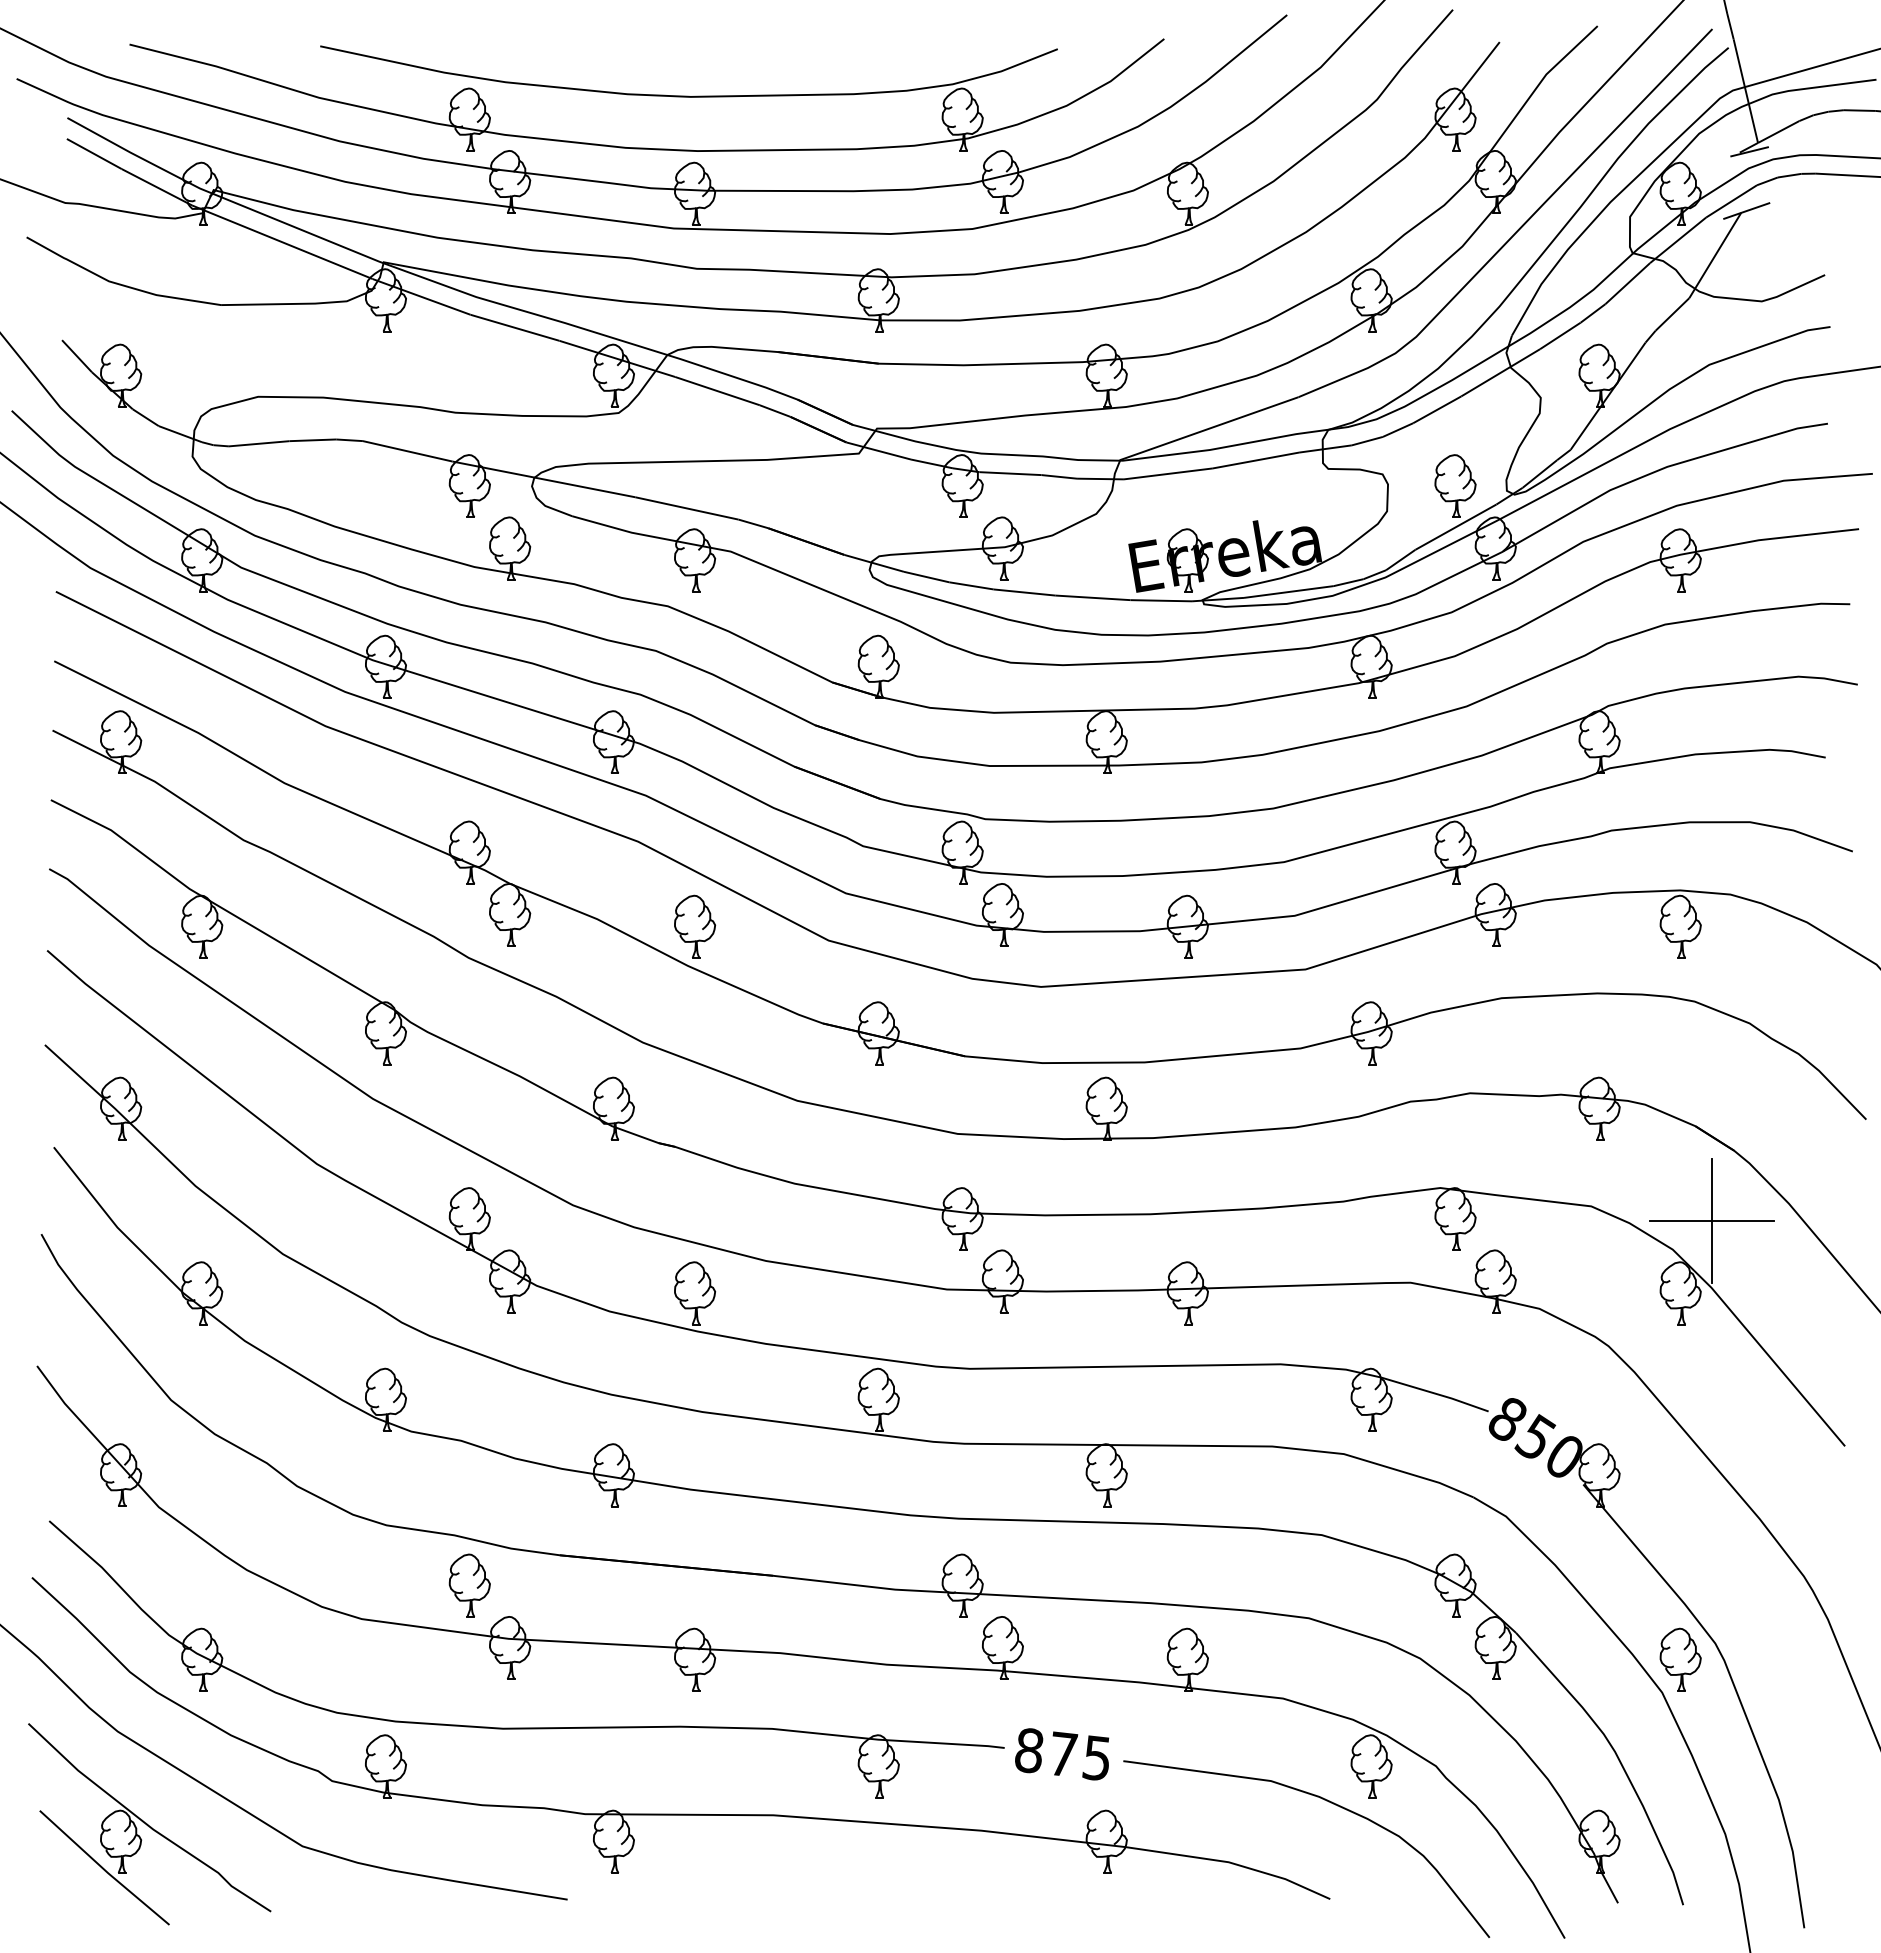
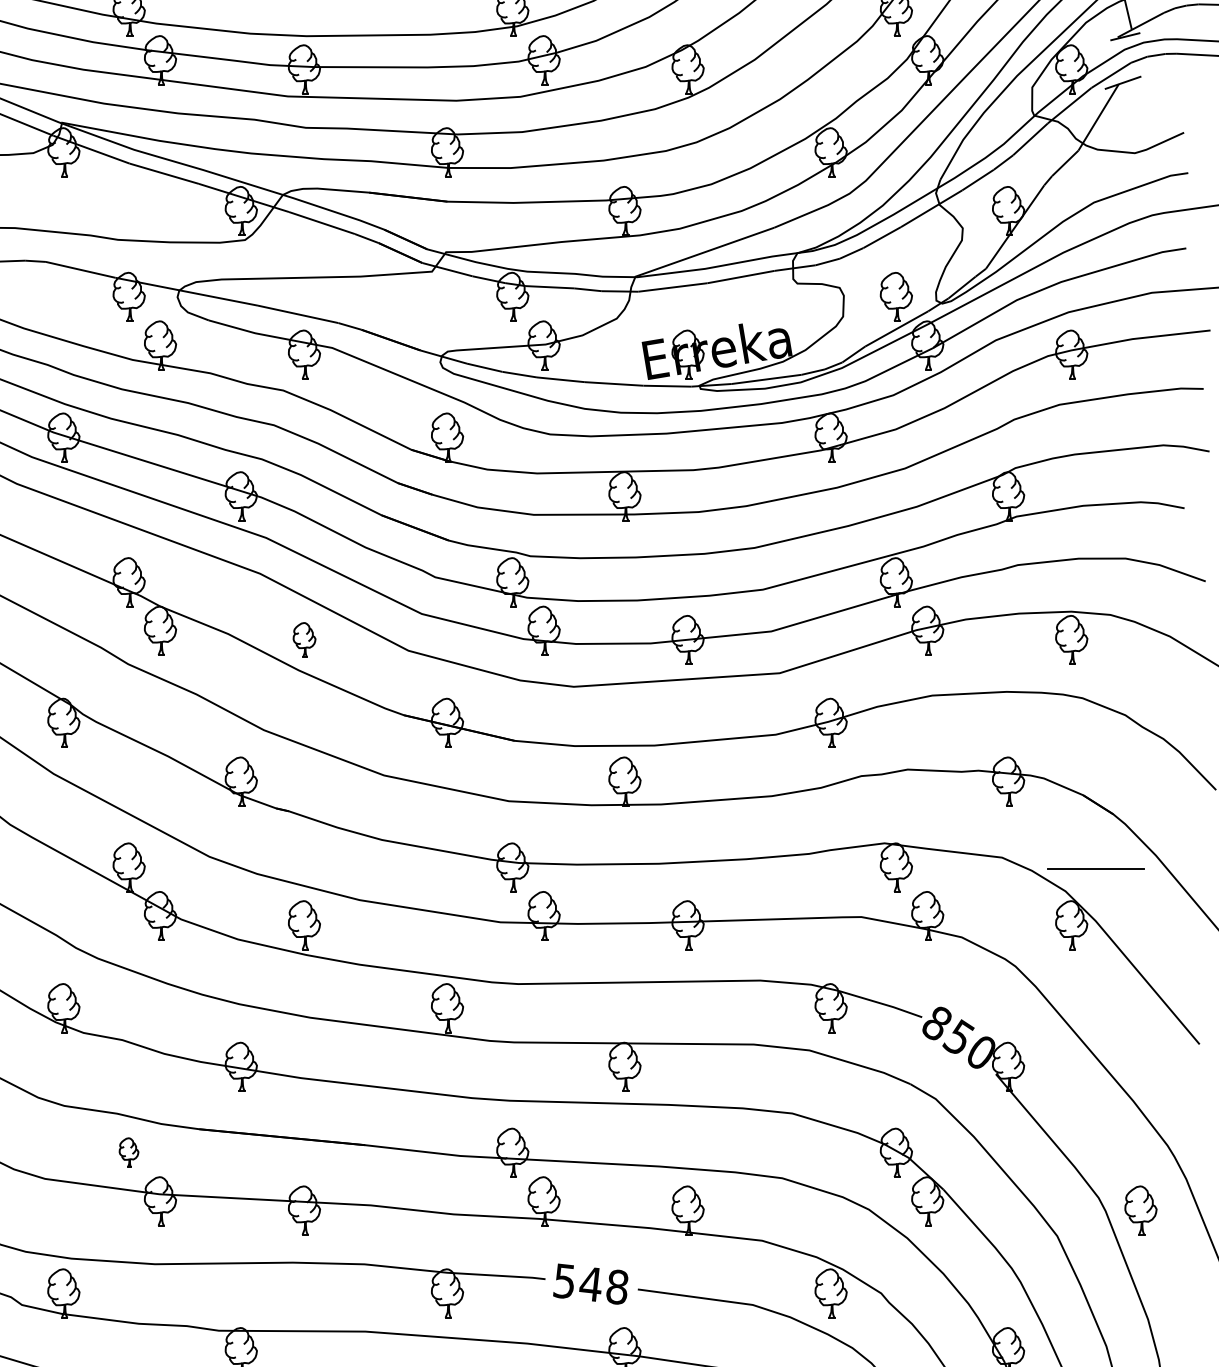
part: (695, 926) -> (304, 639), size x0.7
line: (1711, 1221) -> (1095, 869), removed
part: (469, 1585) -> (128, 1152), size x0.6
part: (1680, 1659) -> (1140, 1210), moved
text: (1062, 1754) -> (590, 1284), 875 -> 548

